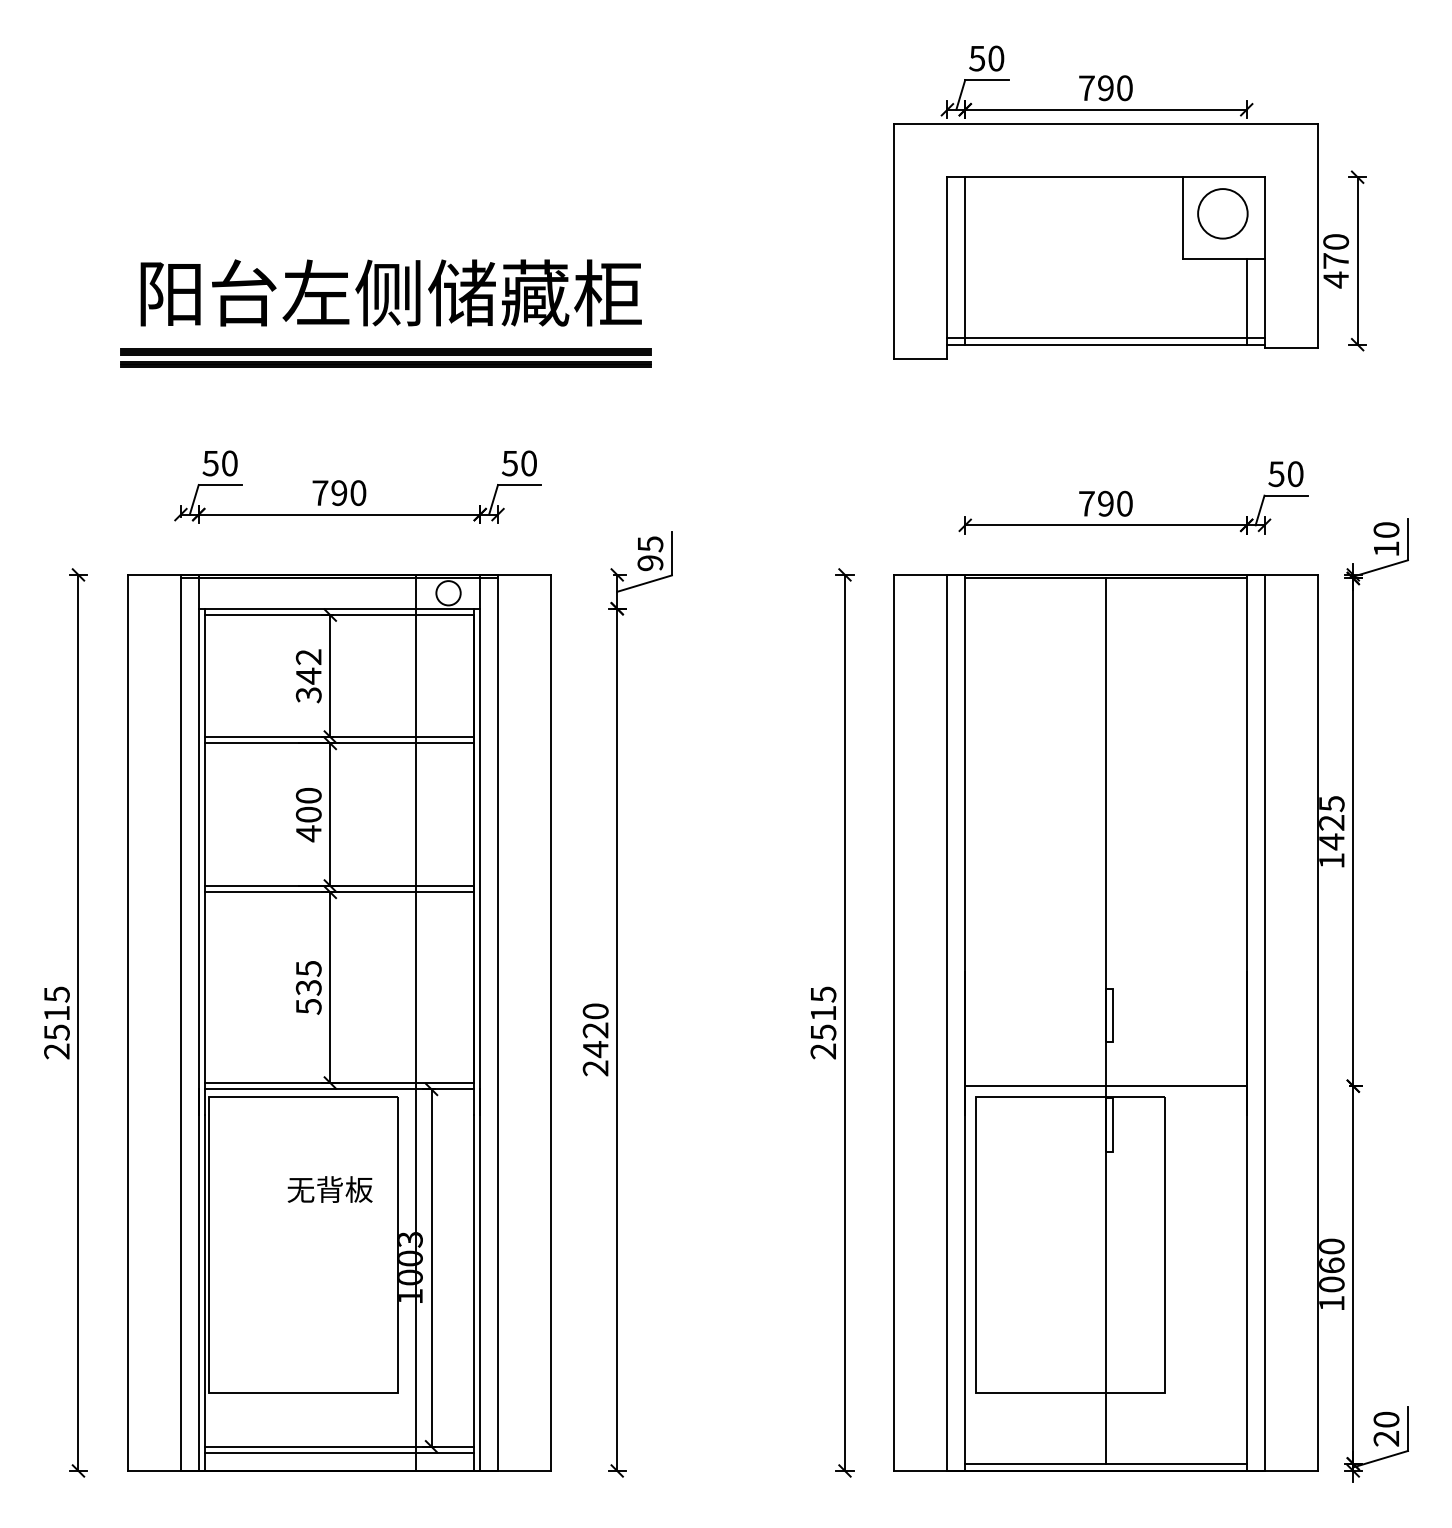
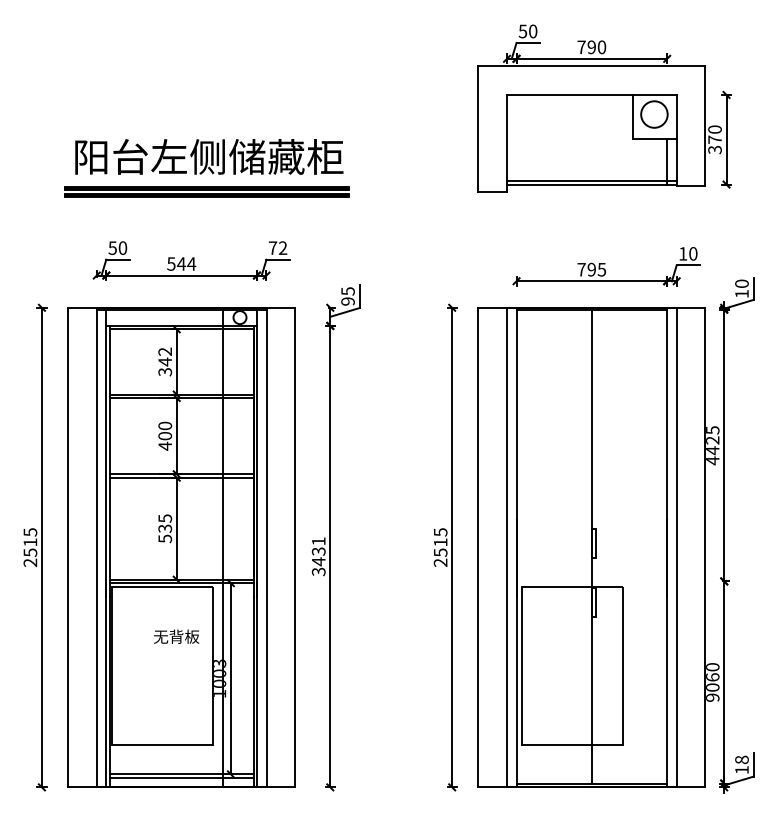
line: (965, 260) -> (516, 139), removed
text: (1335, 279) -> (714, 149), 470 -> 370
text: (518, 464) -> (277, 248), 50 -> 72
text: (1277, 473) -> (683, 253), 50 -> 10
text: (339, 492) -> (181, 263), 790 -> 544
text: (1123, 503) -> (601, 269), 790 -> 795
text: (1331, 860) -> (712, 460), 1425 -> 4425
text: (595, 1039) -> (318, 556), 2420 -> 3431
line: (1105, 1086) -> (591, 581), removed
text: (1331, 1303) -> (712, 697), 1060 -> 9060
text: (1385, 1428) -> (741, 764), 20 -> 18

